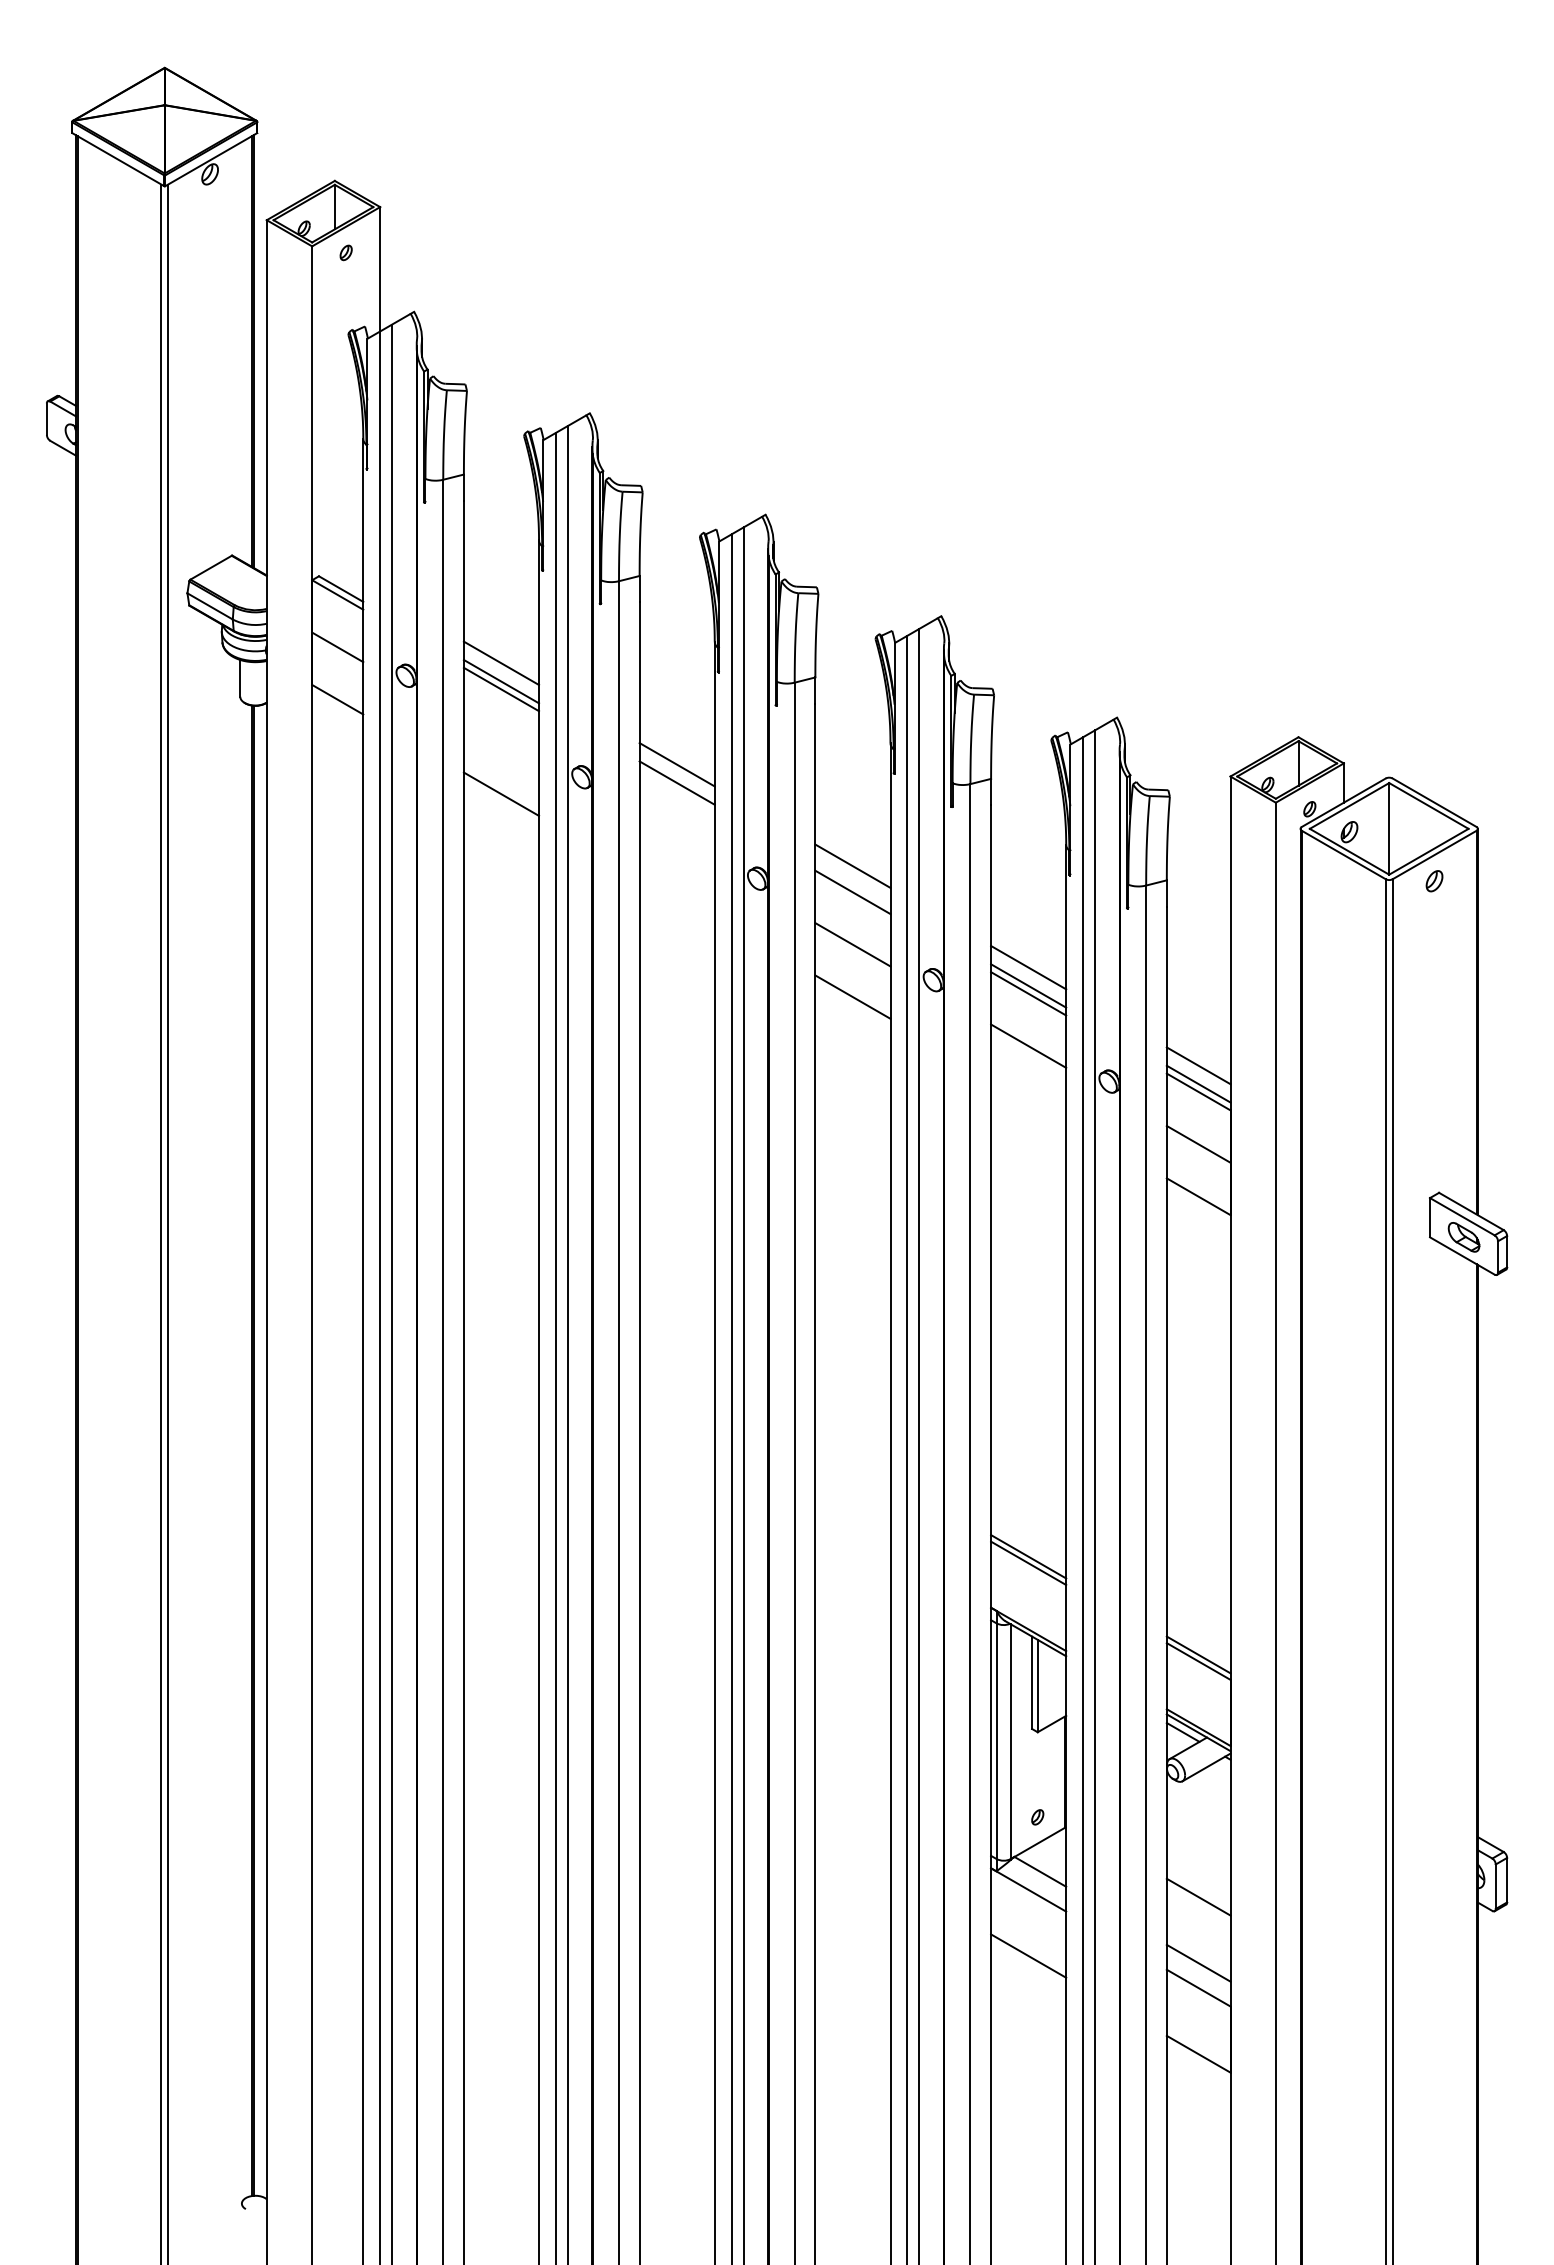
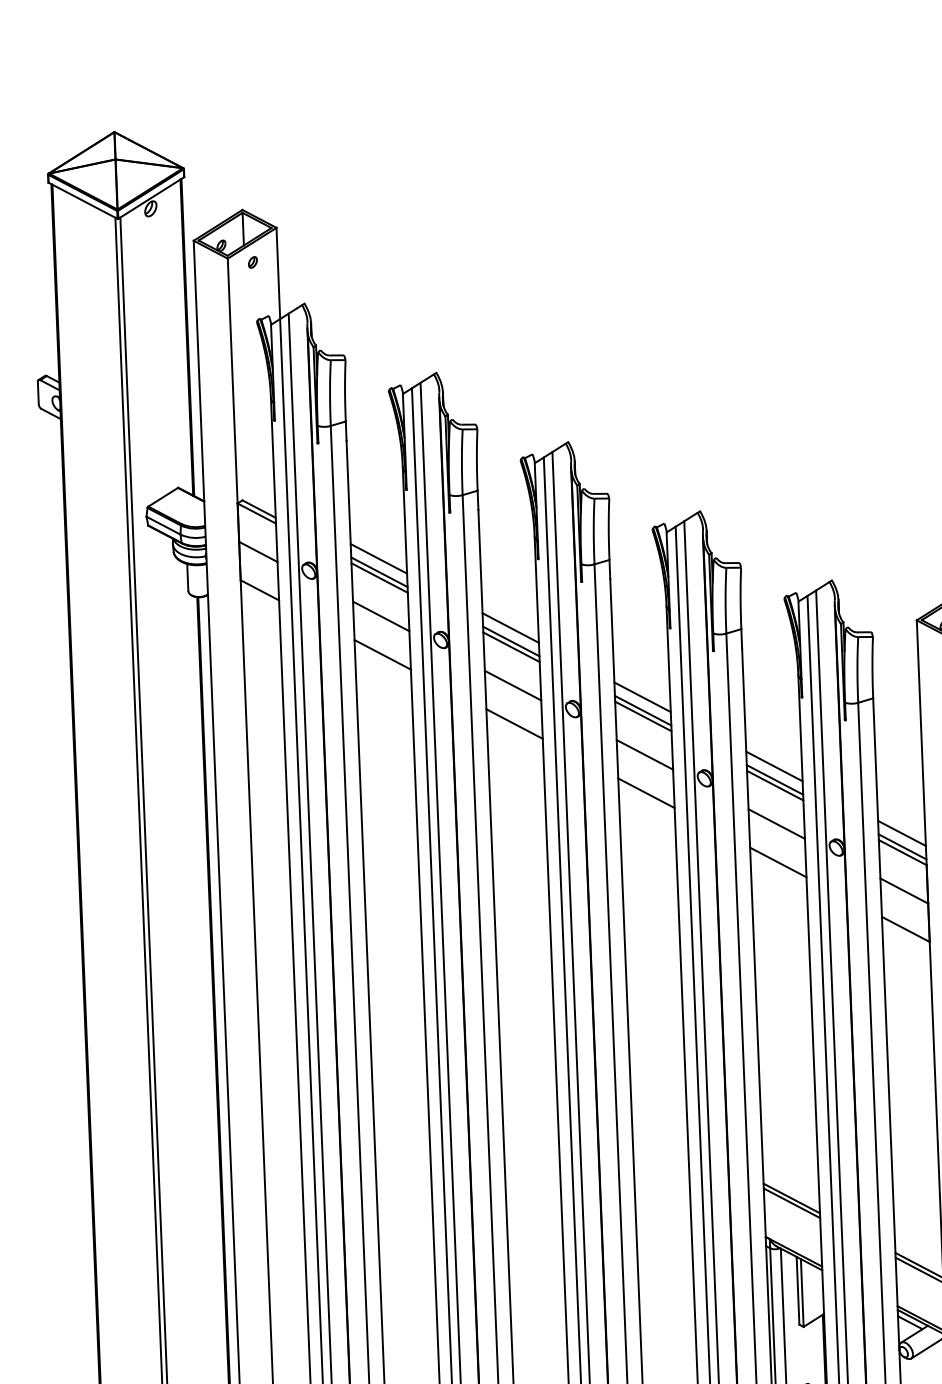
line: (501, 741) -> (381, 616), added
line: (676, 790) -> (510, 646), added
line: (676, 843) -> (512, 685), added
line: (852, 884) -> (642, 710), added
line: (676, 895) -> (514, 723), added
line: (1028, 1098) -> (778, 862), added

